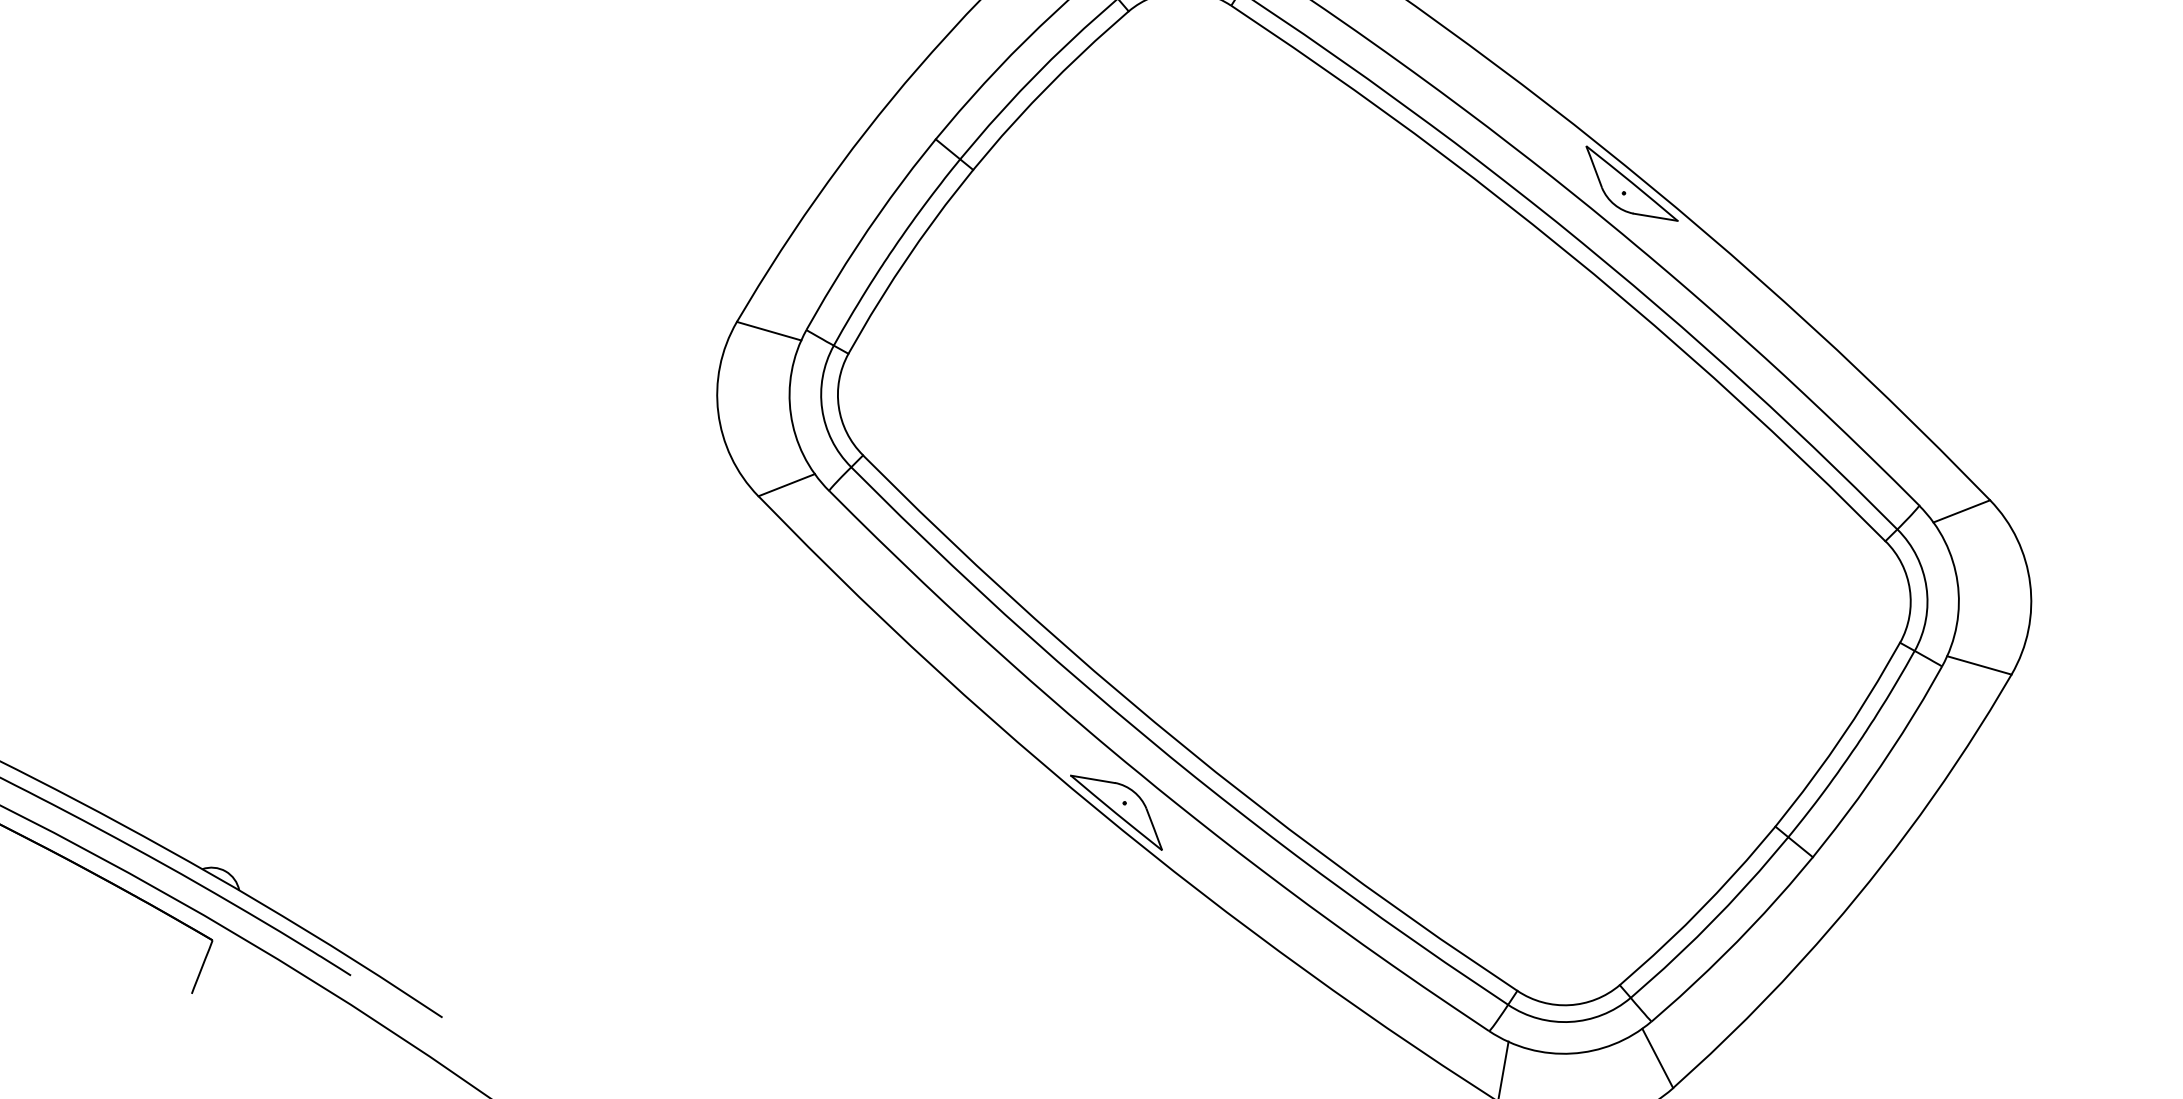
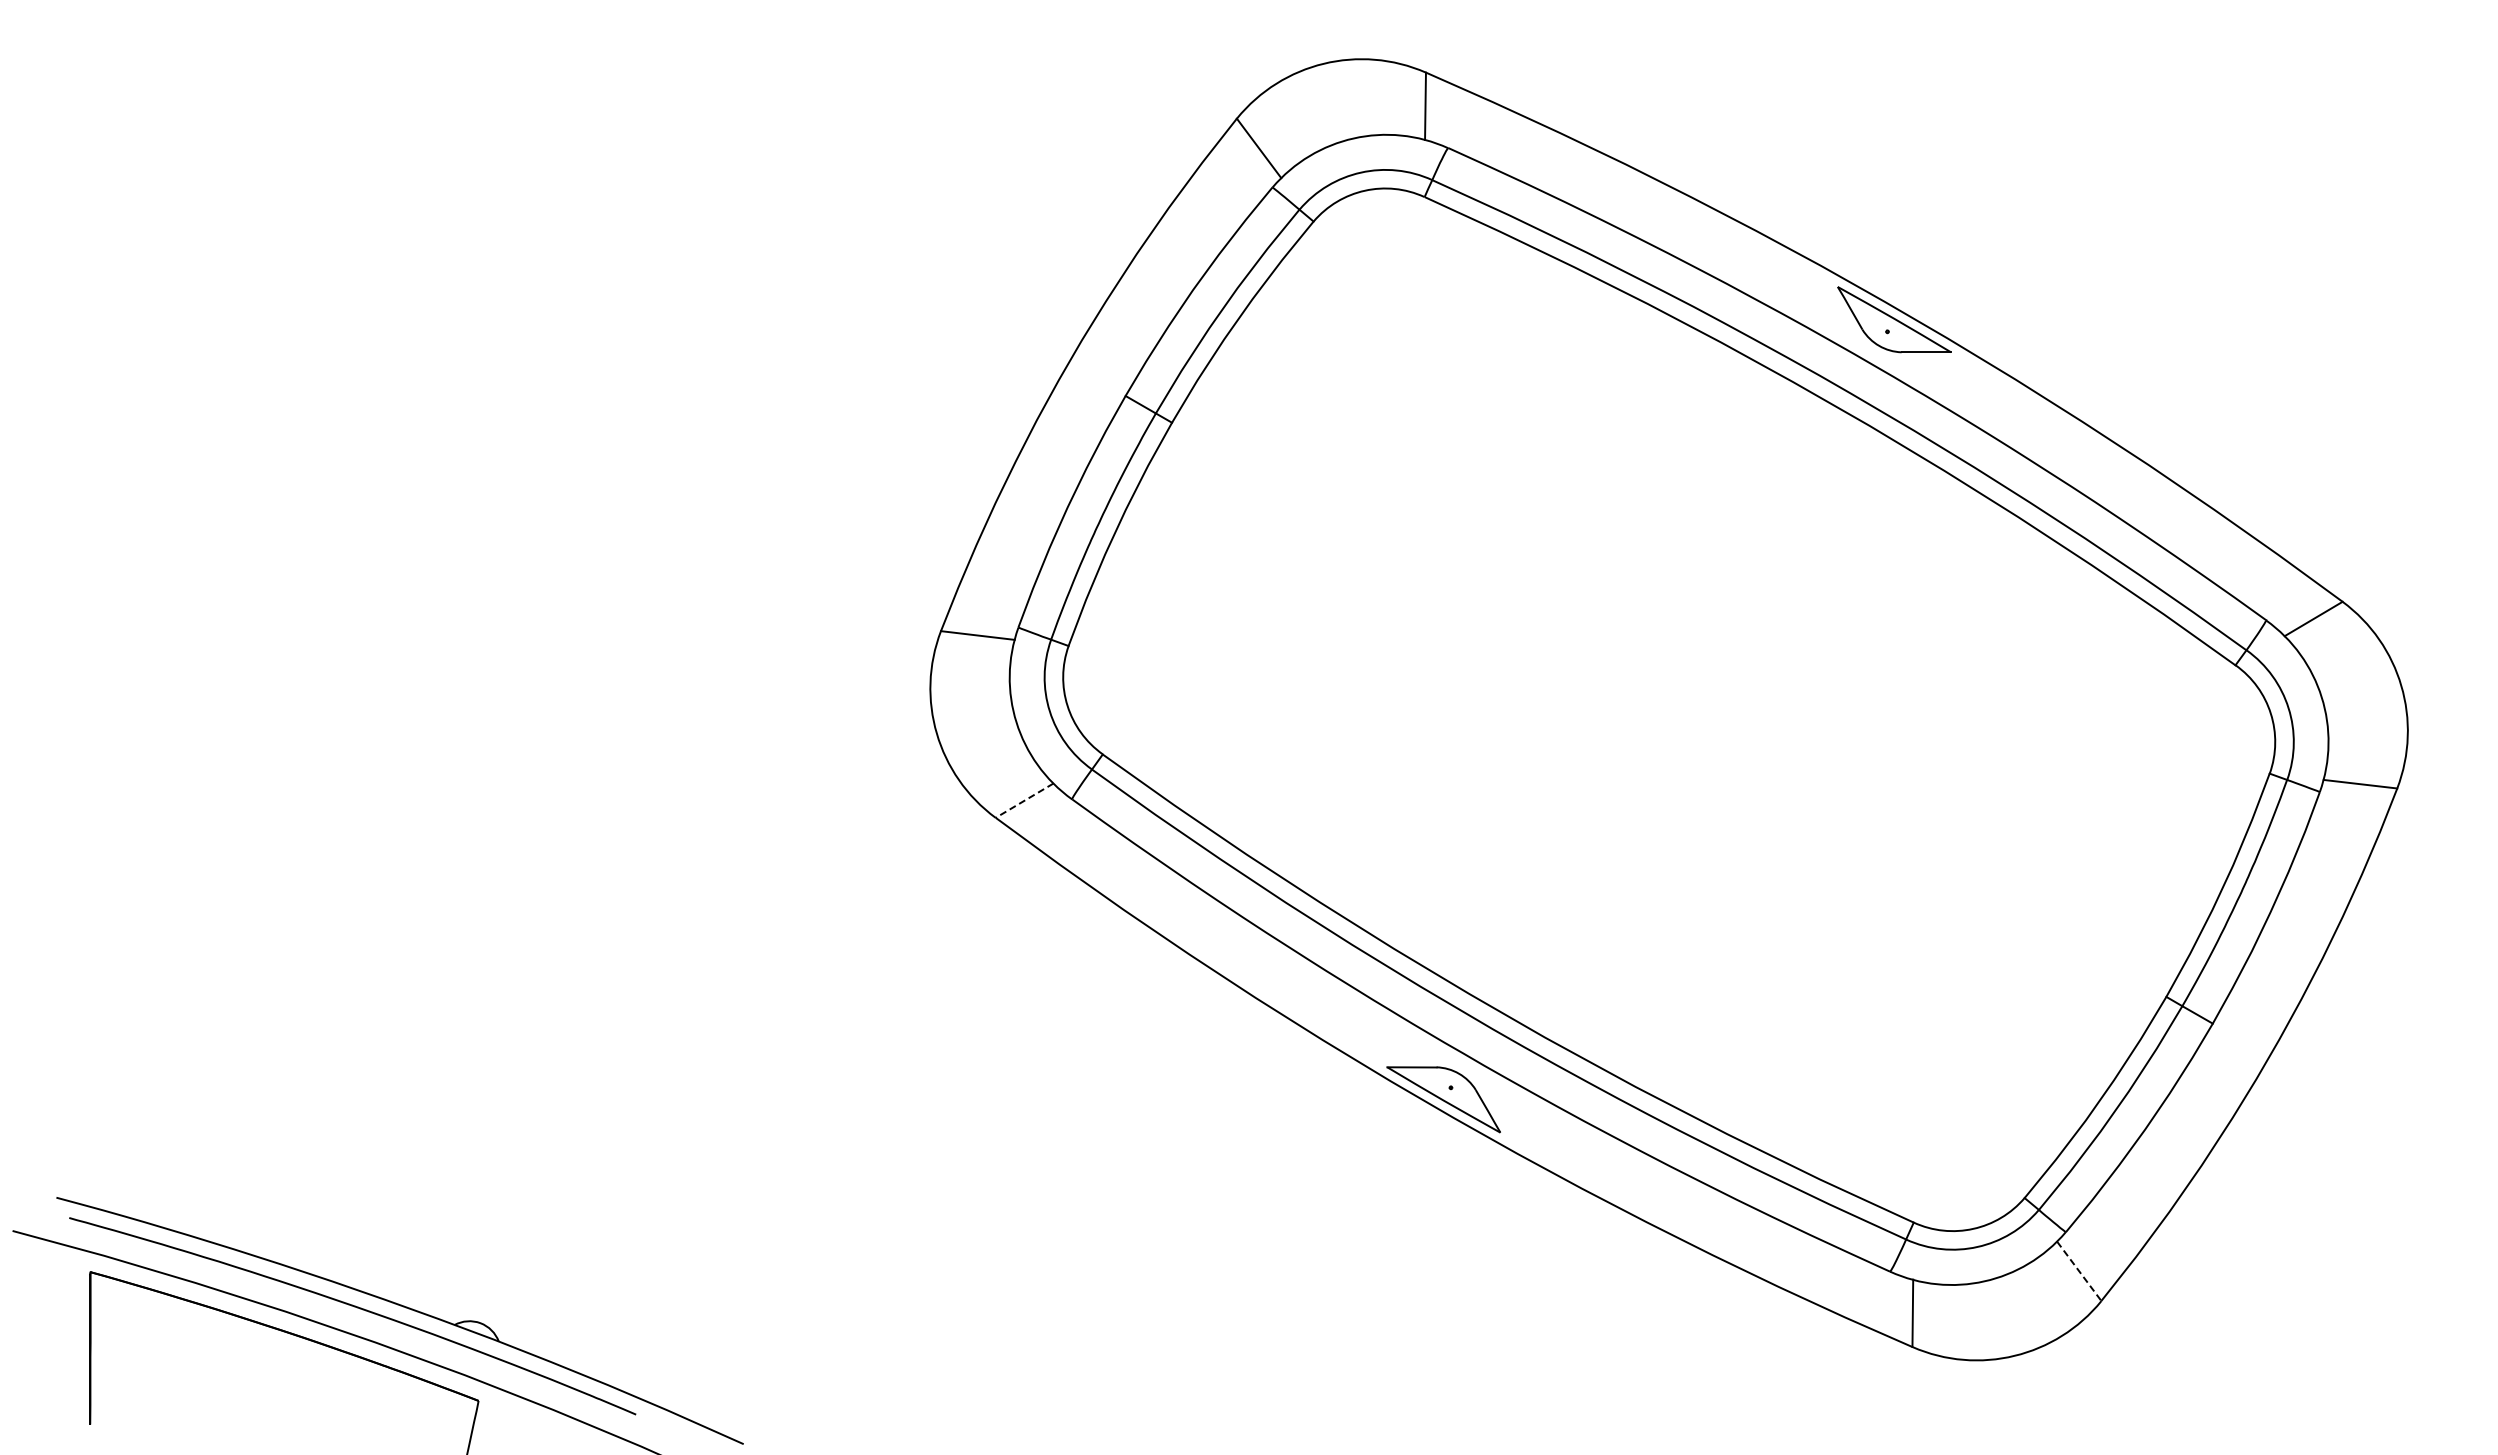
line: (786, 485) -> (1024, 800), solid -> dashed
line: (1657, 1058) -> (2079, 1271), solid -> dashed

